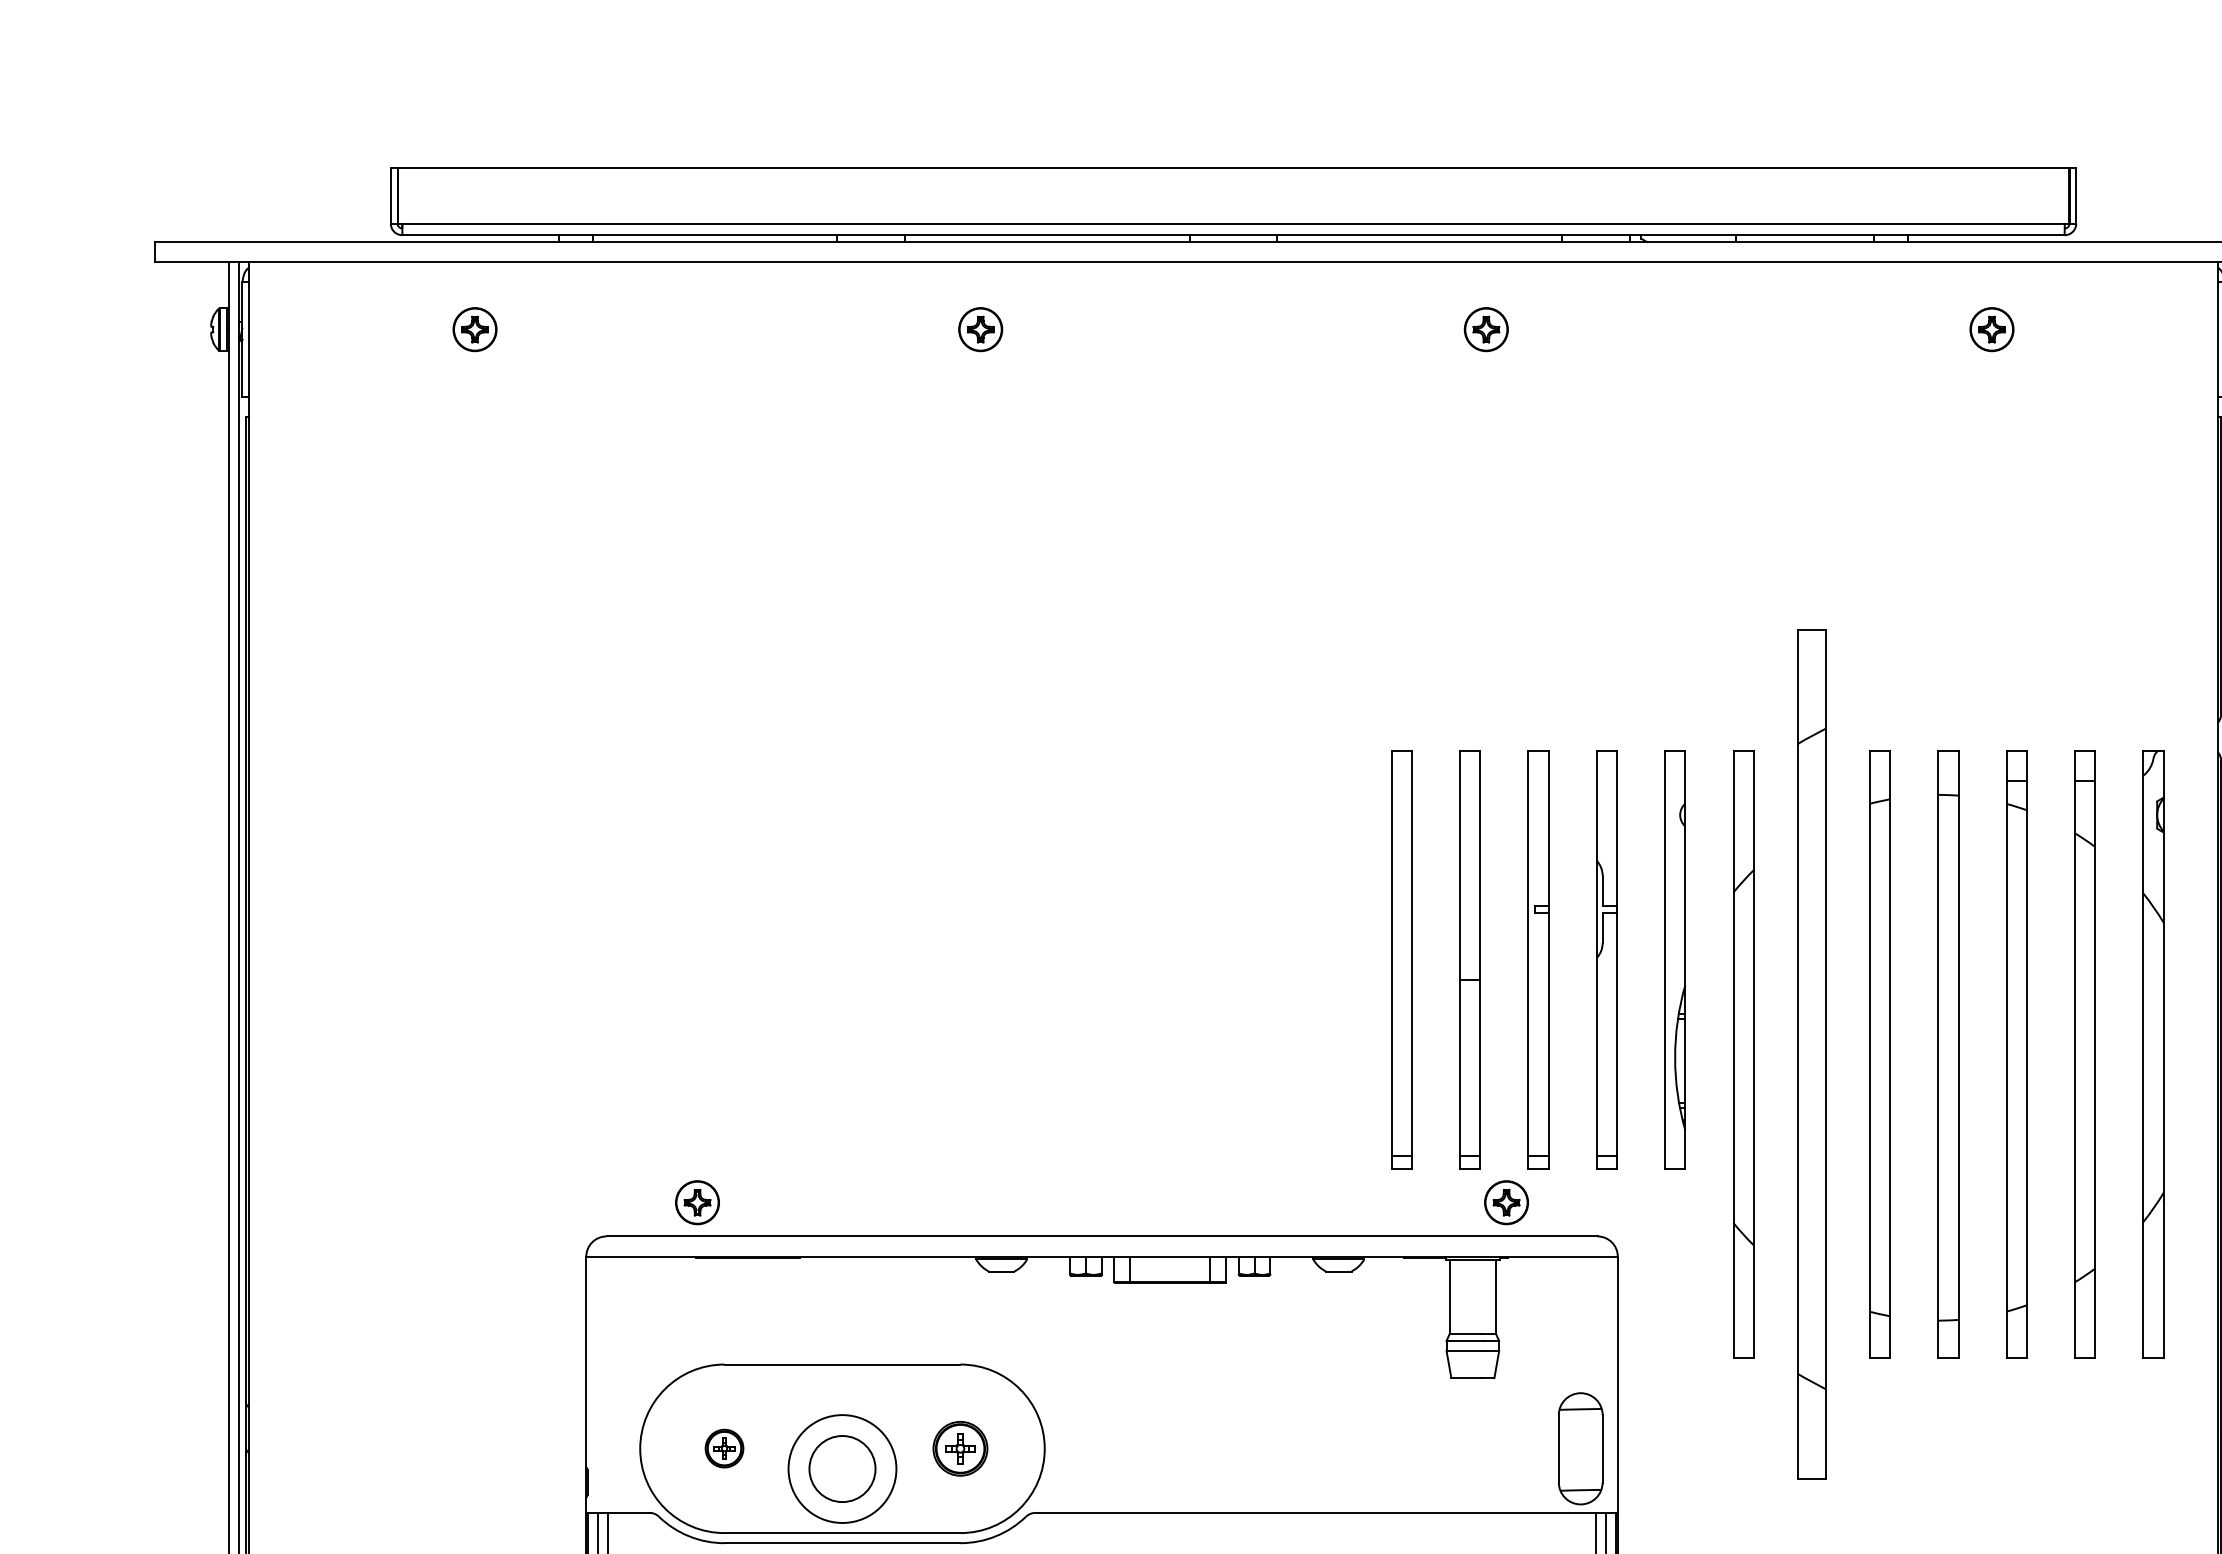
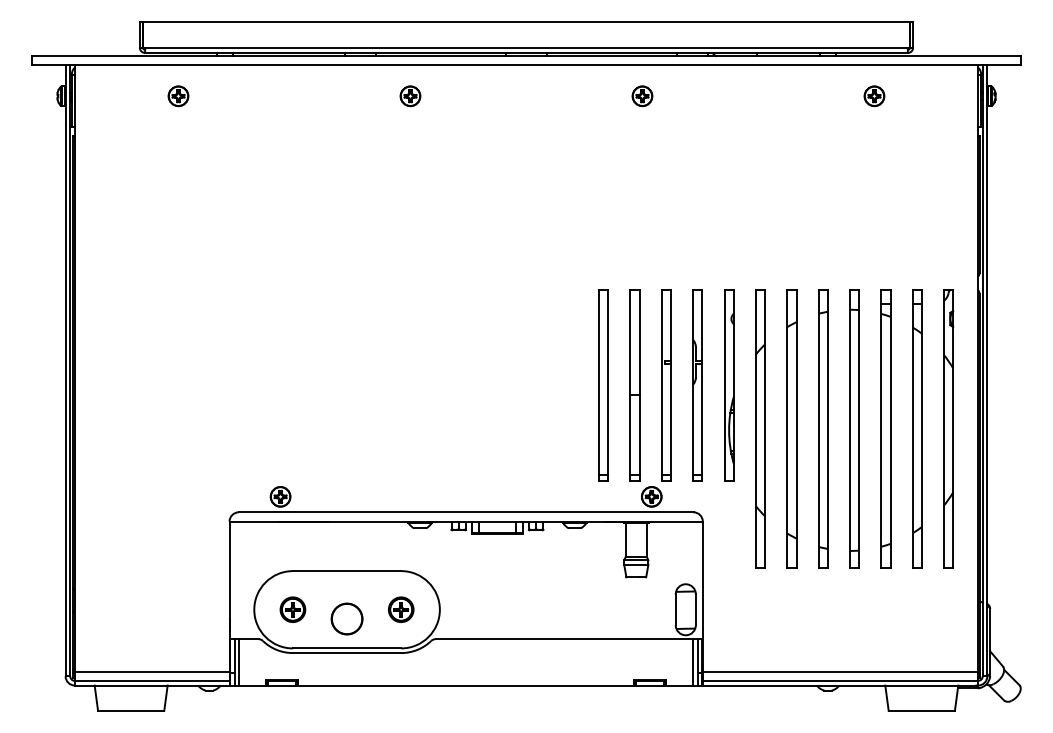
part: (1811, 1053) -> (791, 428), size x0.71
part: (723, 1448) -> (292, 609), size x1.43
circle: (841, 1467) -> (346, 618), size x0.62

